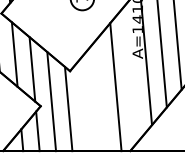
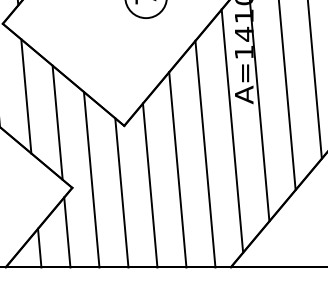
line: (131, 73) -> (233, 129), added
line: (100, 95) -> (178, 168), added
line: (84, 104) -> (149, 184), added

